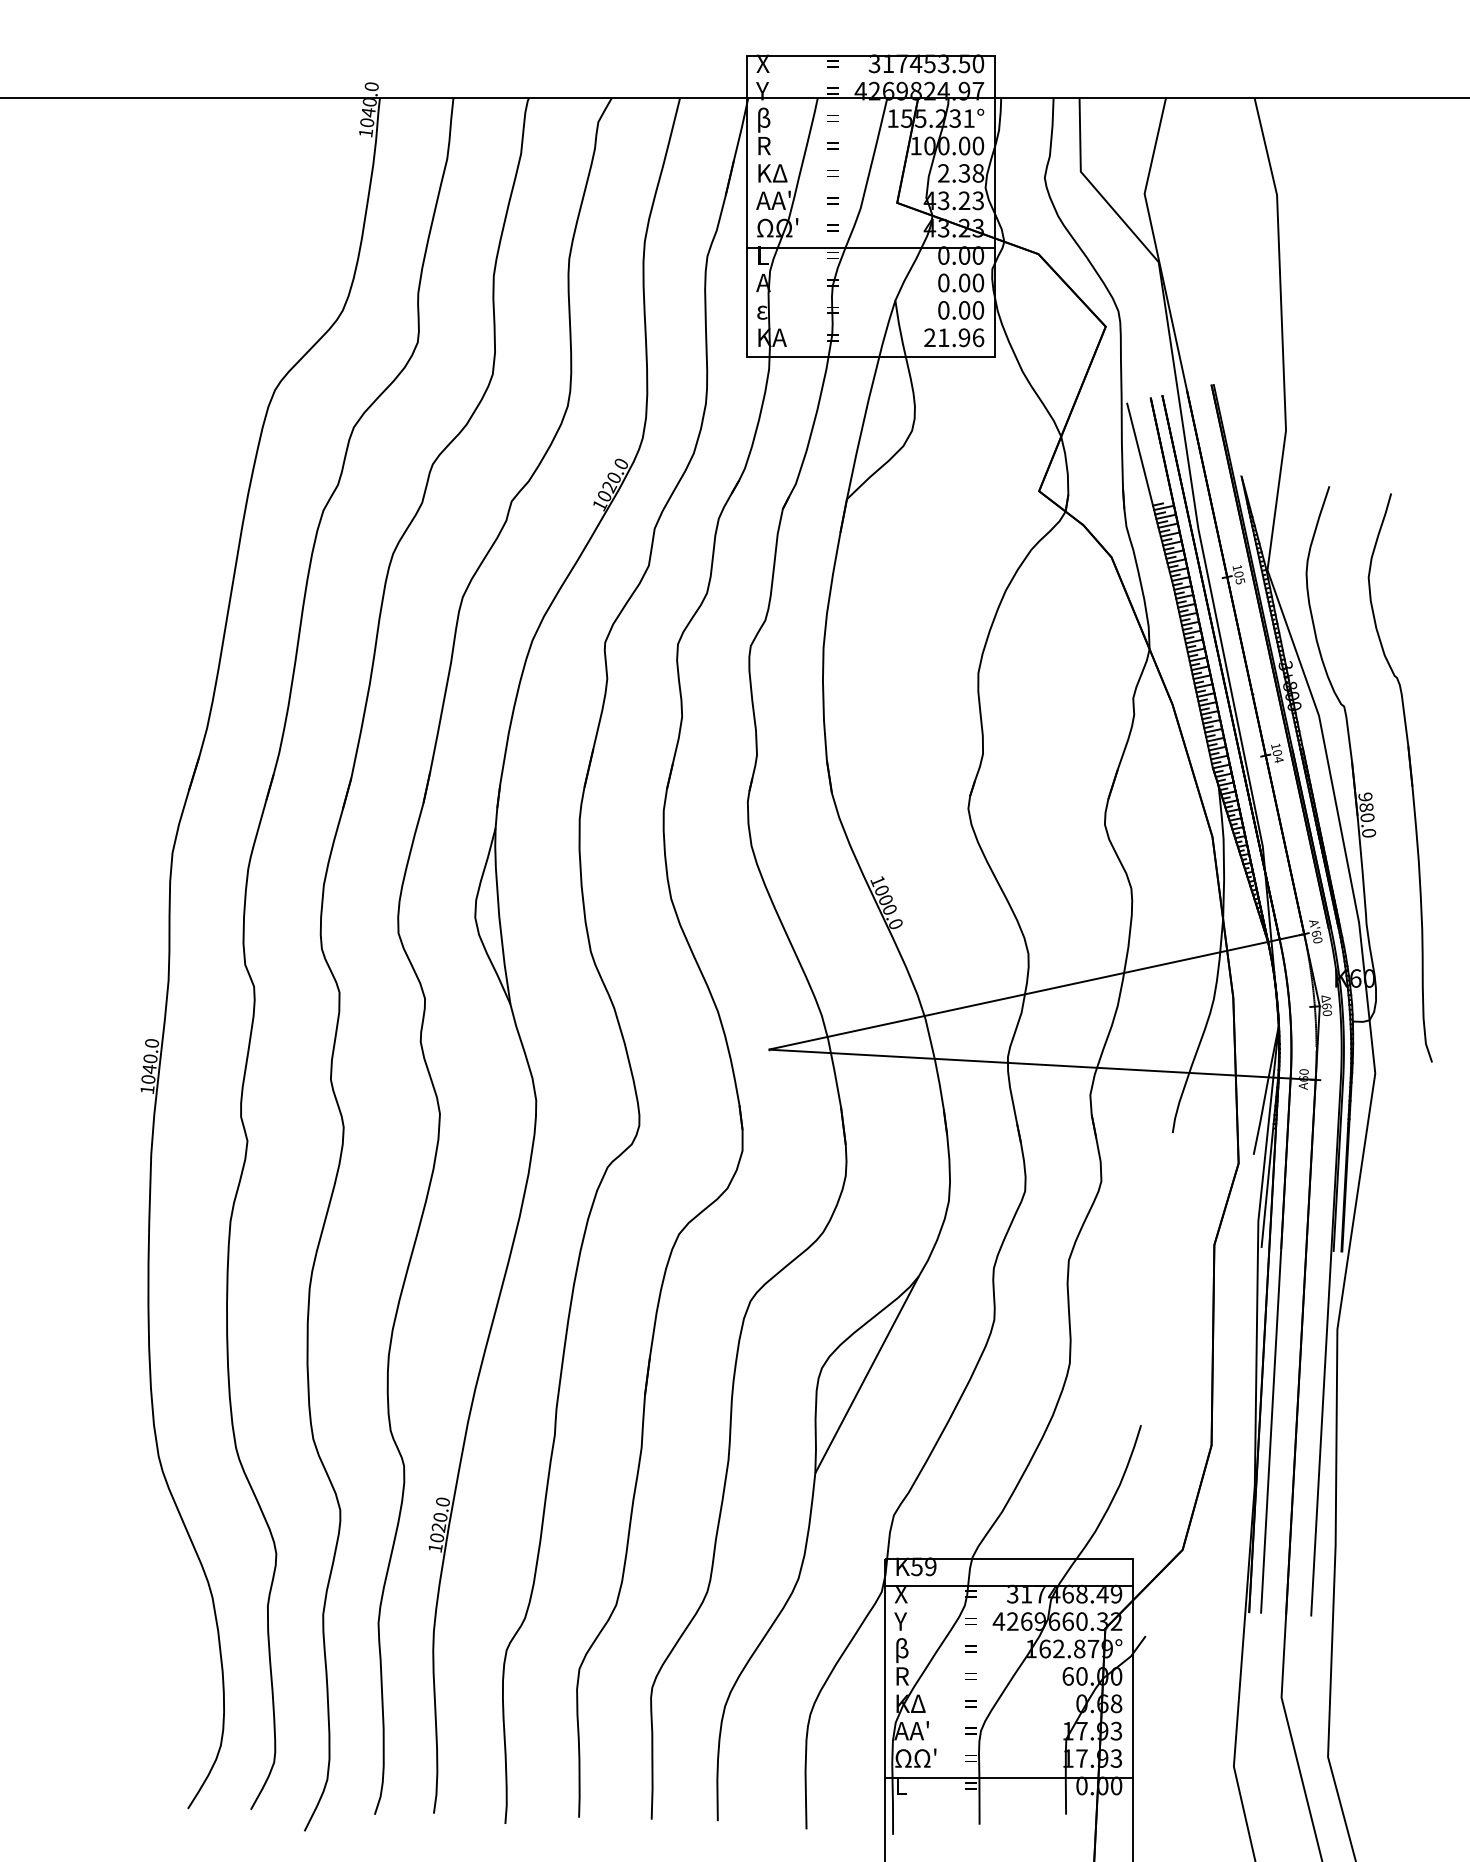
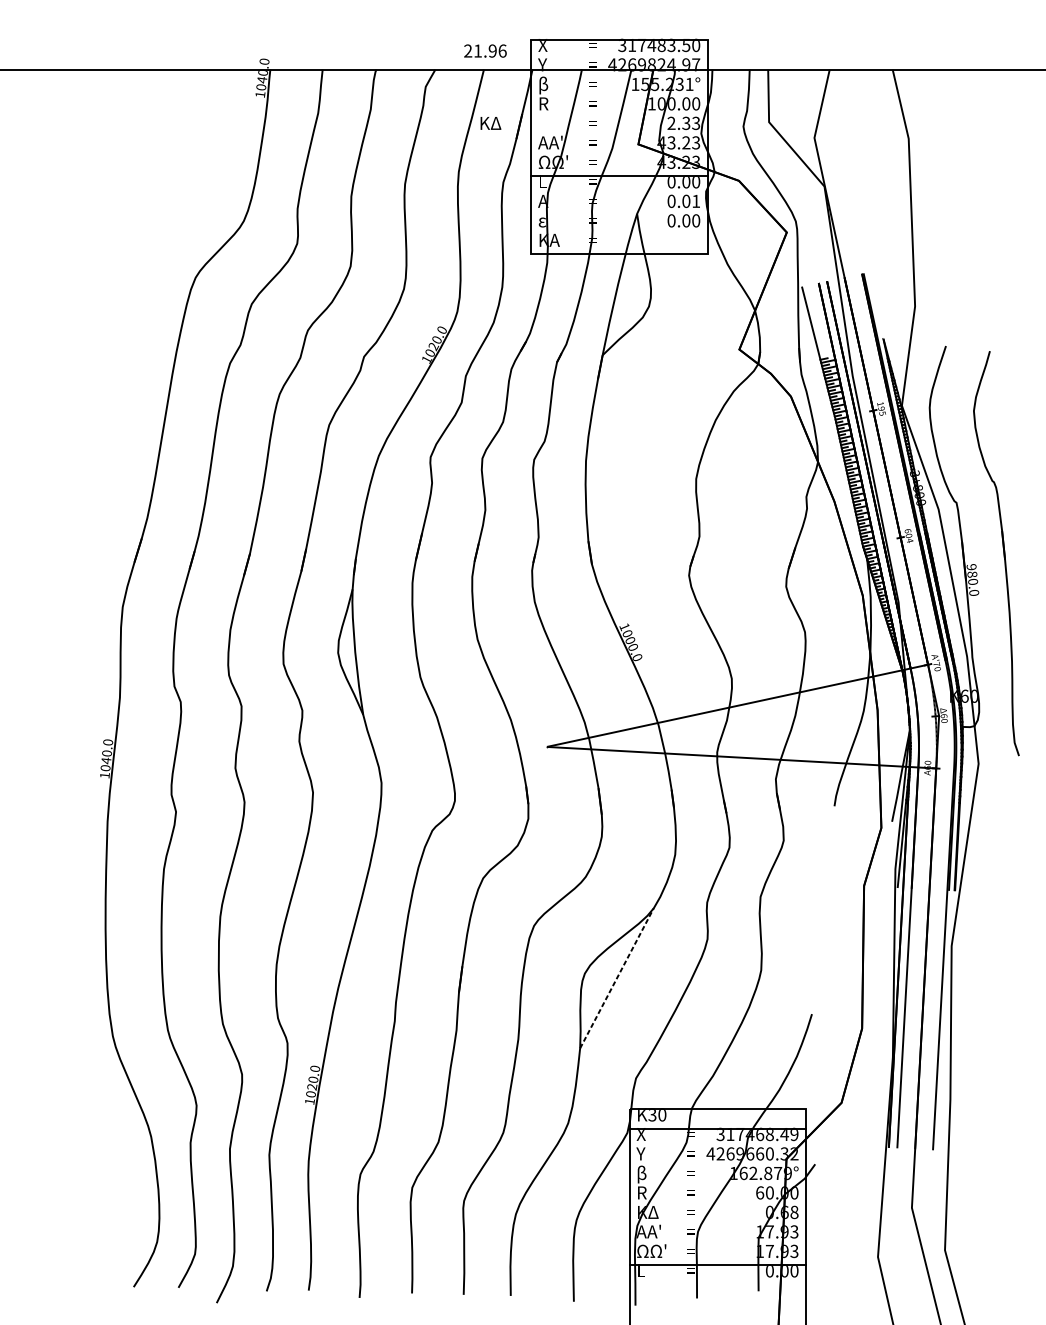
text: (929, 63) -> (661, 45), 317453.50 -> 317483.50
text: (772, 173) -> (490, 123), moved
text: (978, 173) -> (696, 123), 2.38 -> 2.33
text: (978, 282) -> (696, 201), 0.00 -> 0.01
text: (954, 337) -> (485, 50), moved
text: (1238, 574) -> (881, 408), 105 -> 195
text: (1275, 746) -> (907, 531), 104 -> 604
text: (1316, 933) -> (936, 664), '60 -> '70
line: (867, 1374) -> (617, 978), solid -> dashed
text: (924, 1566) -> (657, 1114), K59 -> K30

